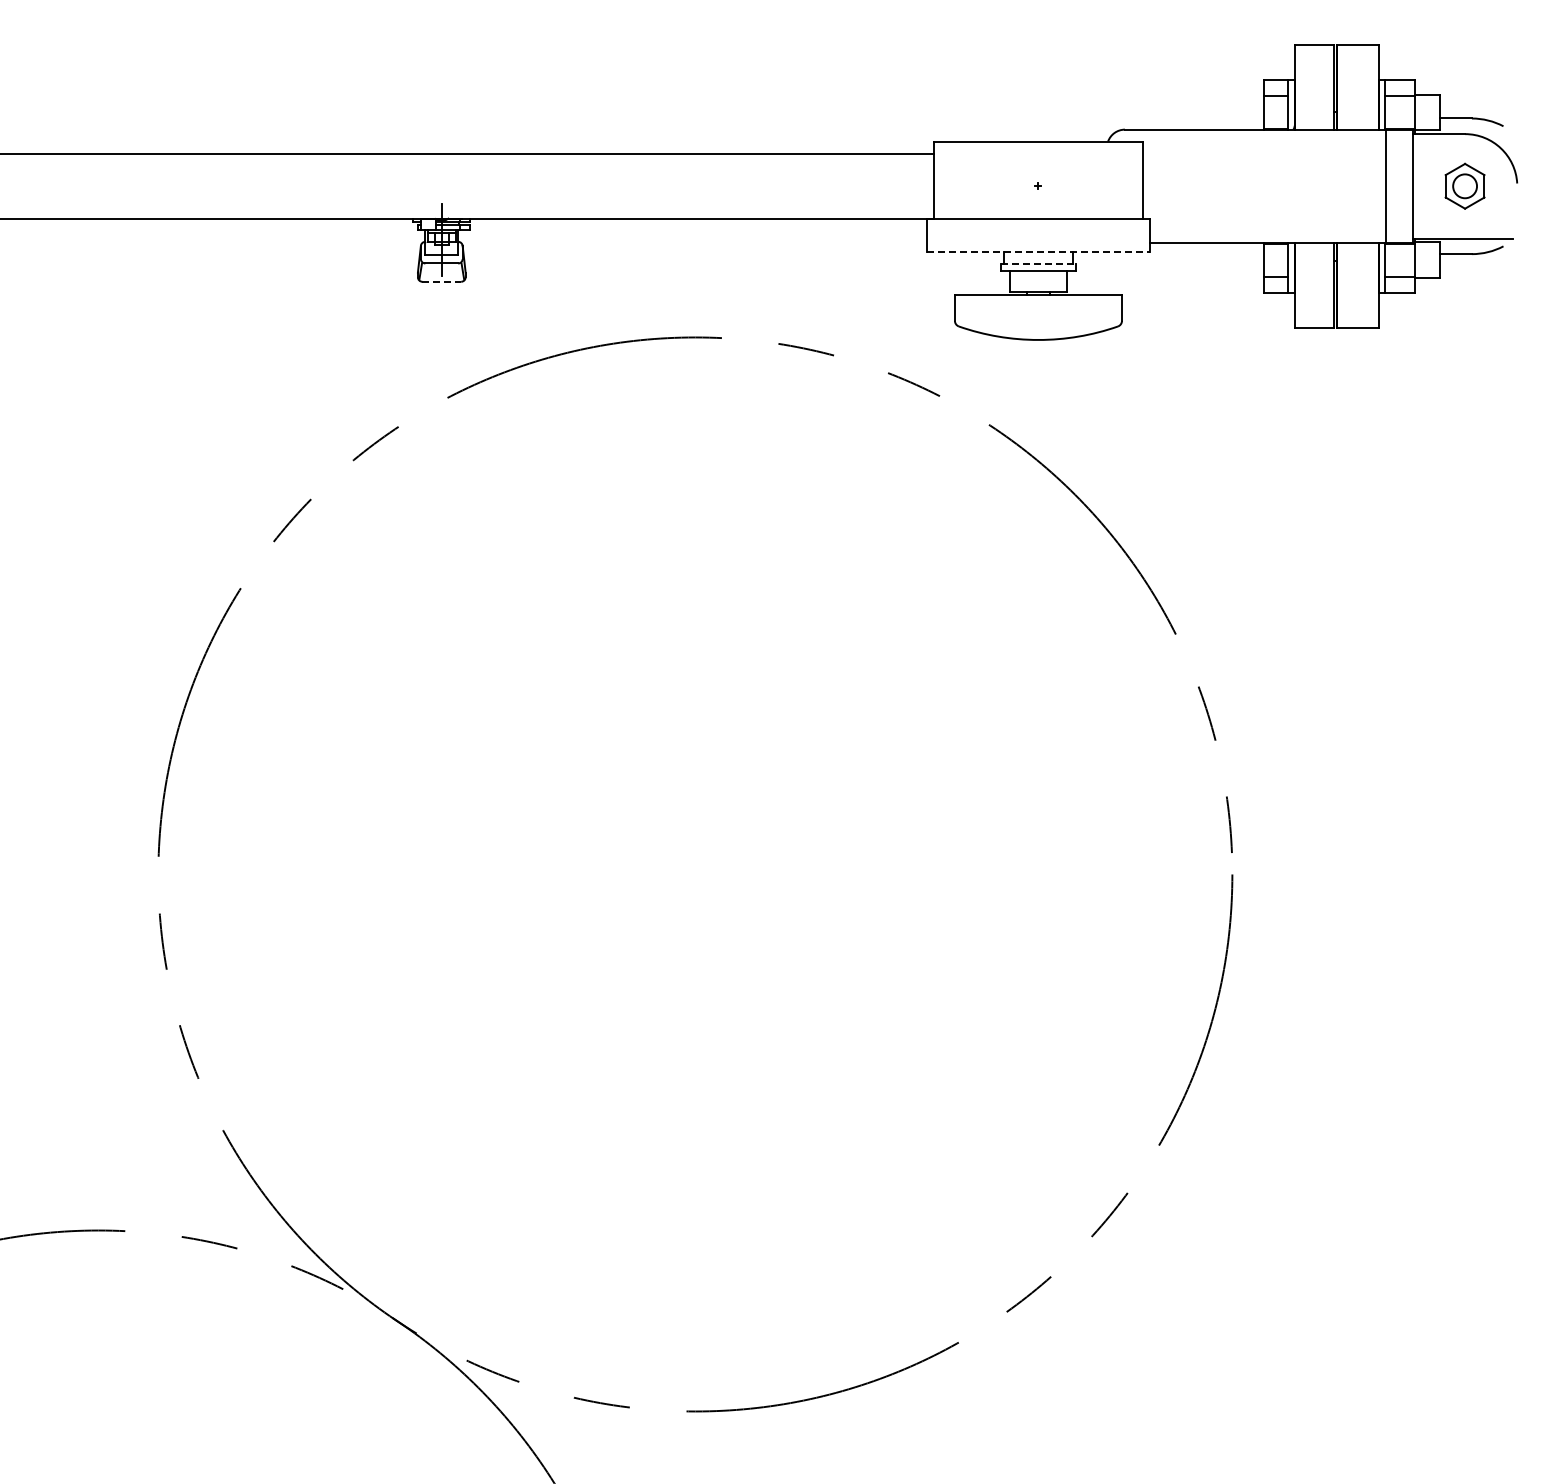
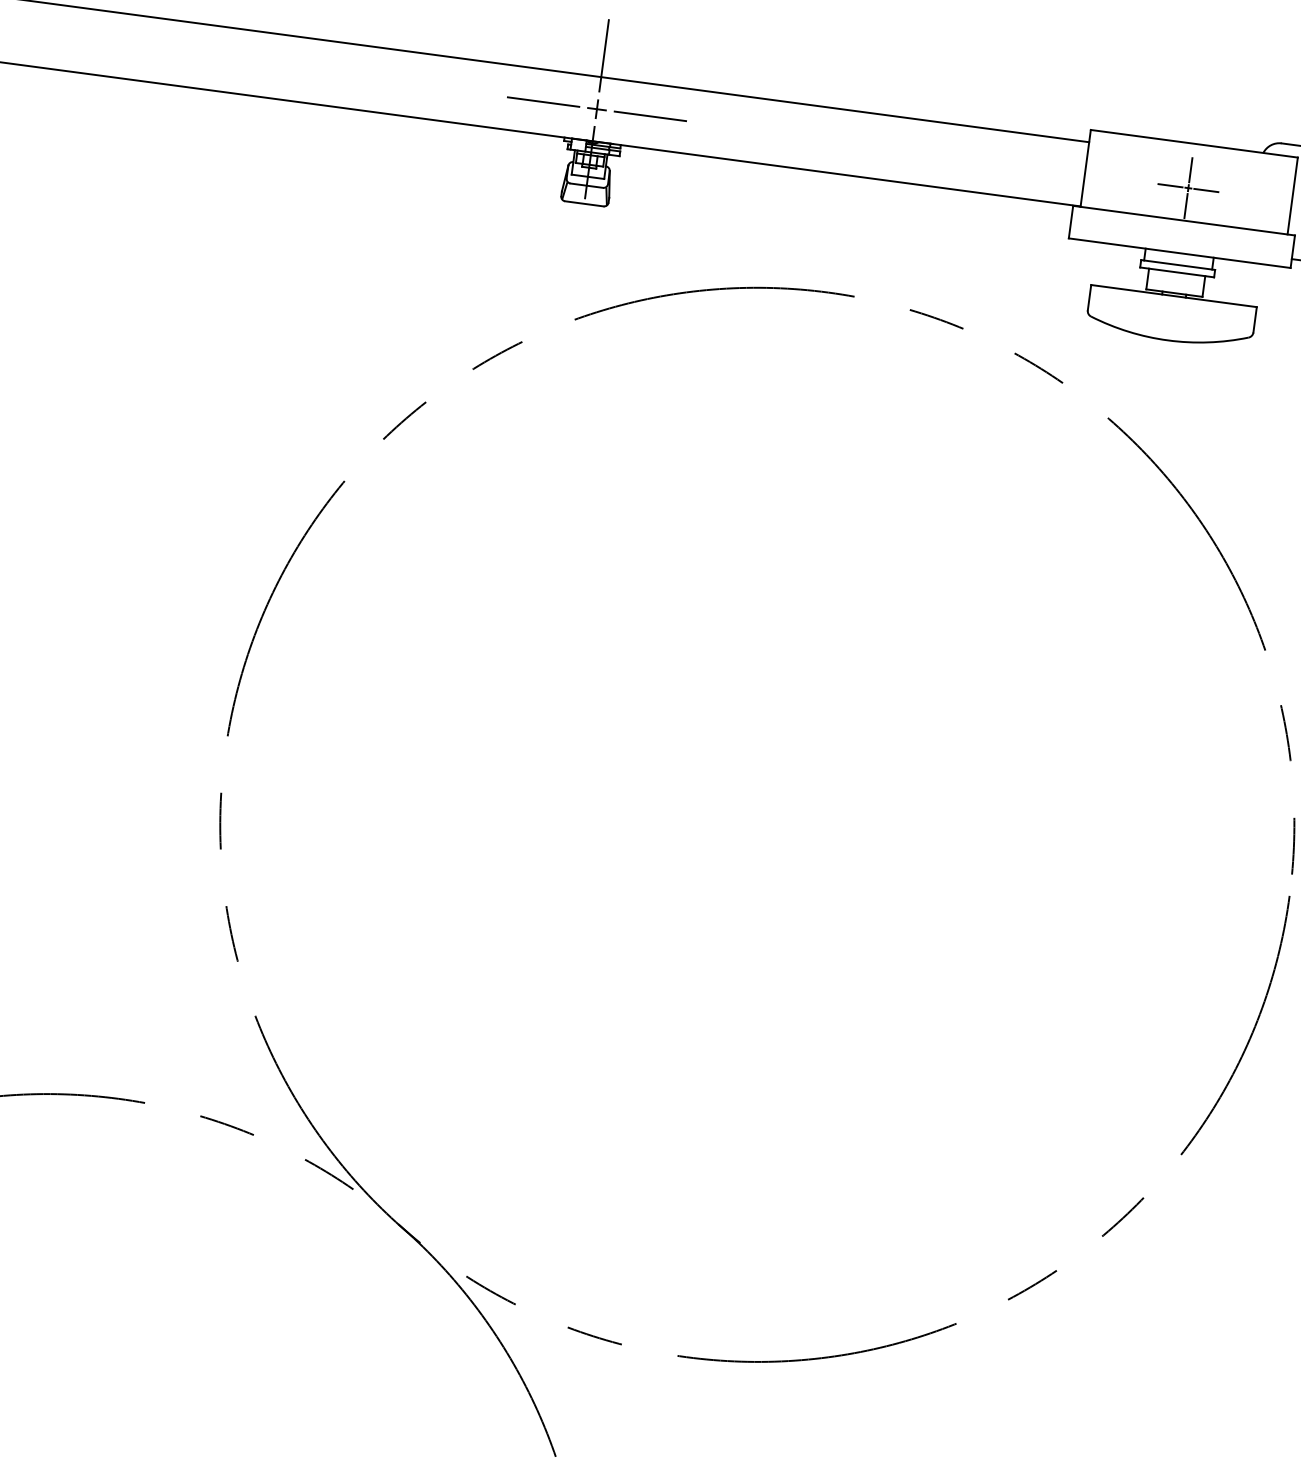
line: (441, 132) -> (603, 55), added
line: (1038, 168) -> (1190, 170), added
part: (441, 185) -> (596, 108), added
line: (387, 186) -> (543, 102), added
line: (495, 186) -> (650, 116), added
line: (1020, 186) -> (1170, 185), added
line: (1056, 186) -> (1206, 190), added
line: (1038, 204) -> (1186, 206), added
line: (1038, 251) -> (1179, 252), dashed -> solid
line: (1038, 263) -> (1178, 264), dashed -> solid
line: (442, 281) -> (585, 203), dashed -> solid

